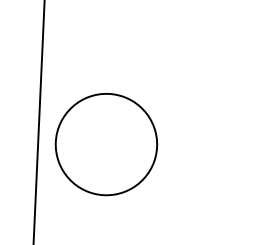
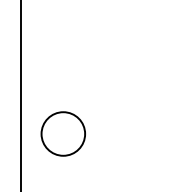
circle: (106, 143) -> (63, 133), size x0.7

